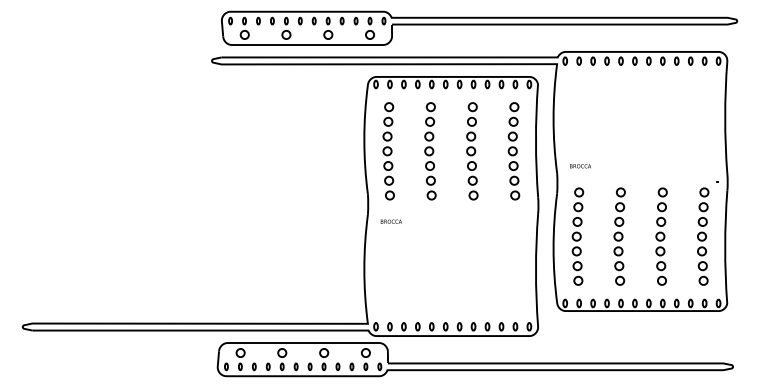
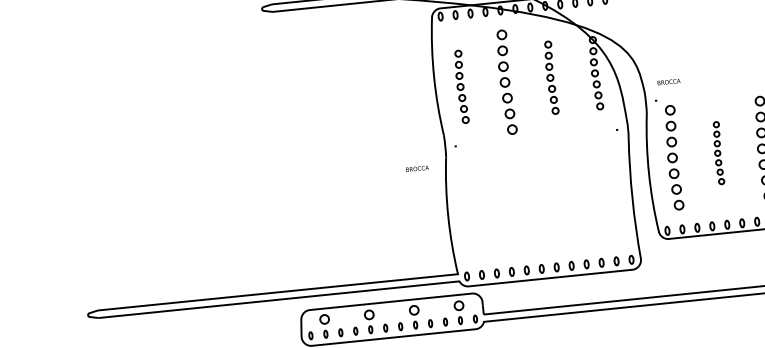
part: (388, 151) -> (461, 87), size x0.7
part: (472, 151) -> (551, 77), size x0.7
part: (513, 151) -> (595, 73), size x0.7
text: (390, 221) -> (416, 168), moved
part: (619, 236) -> (718, 153), size x0.6

